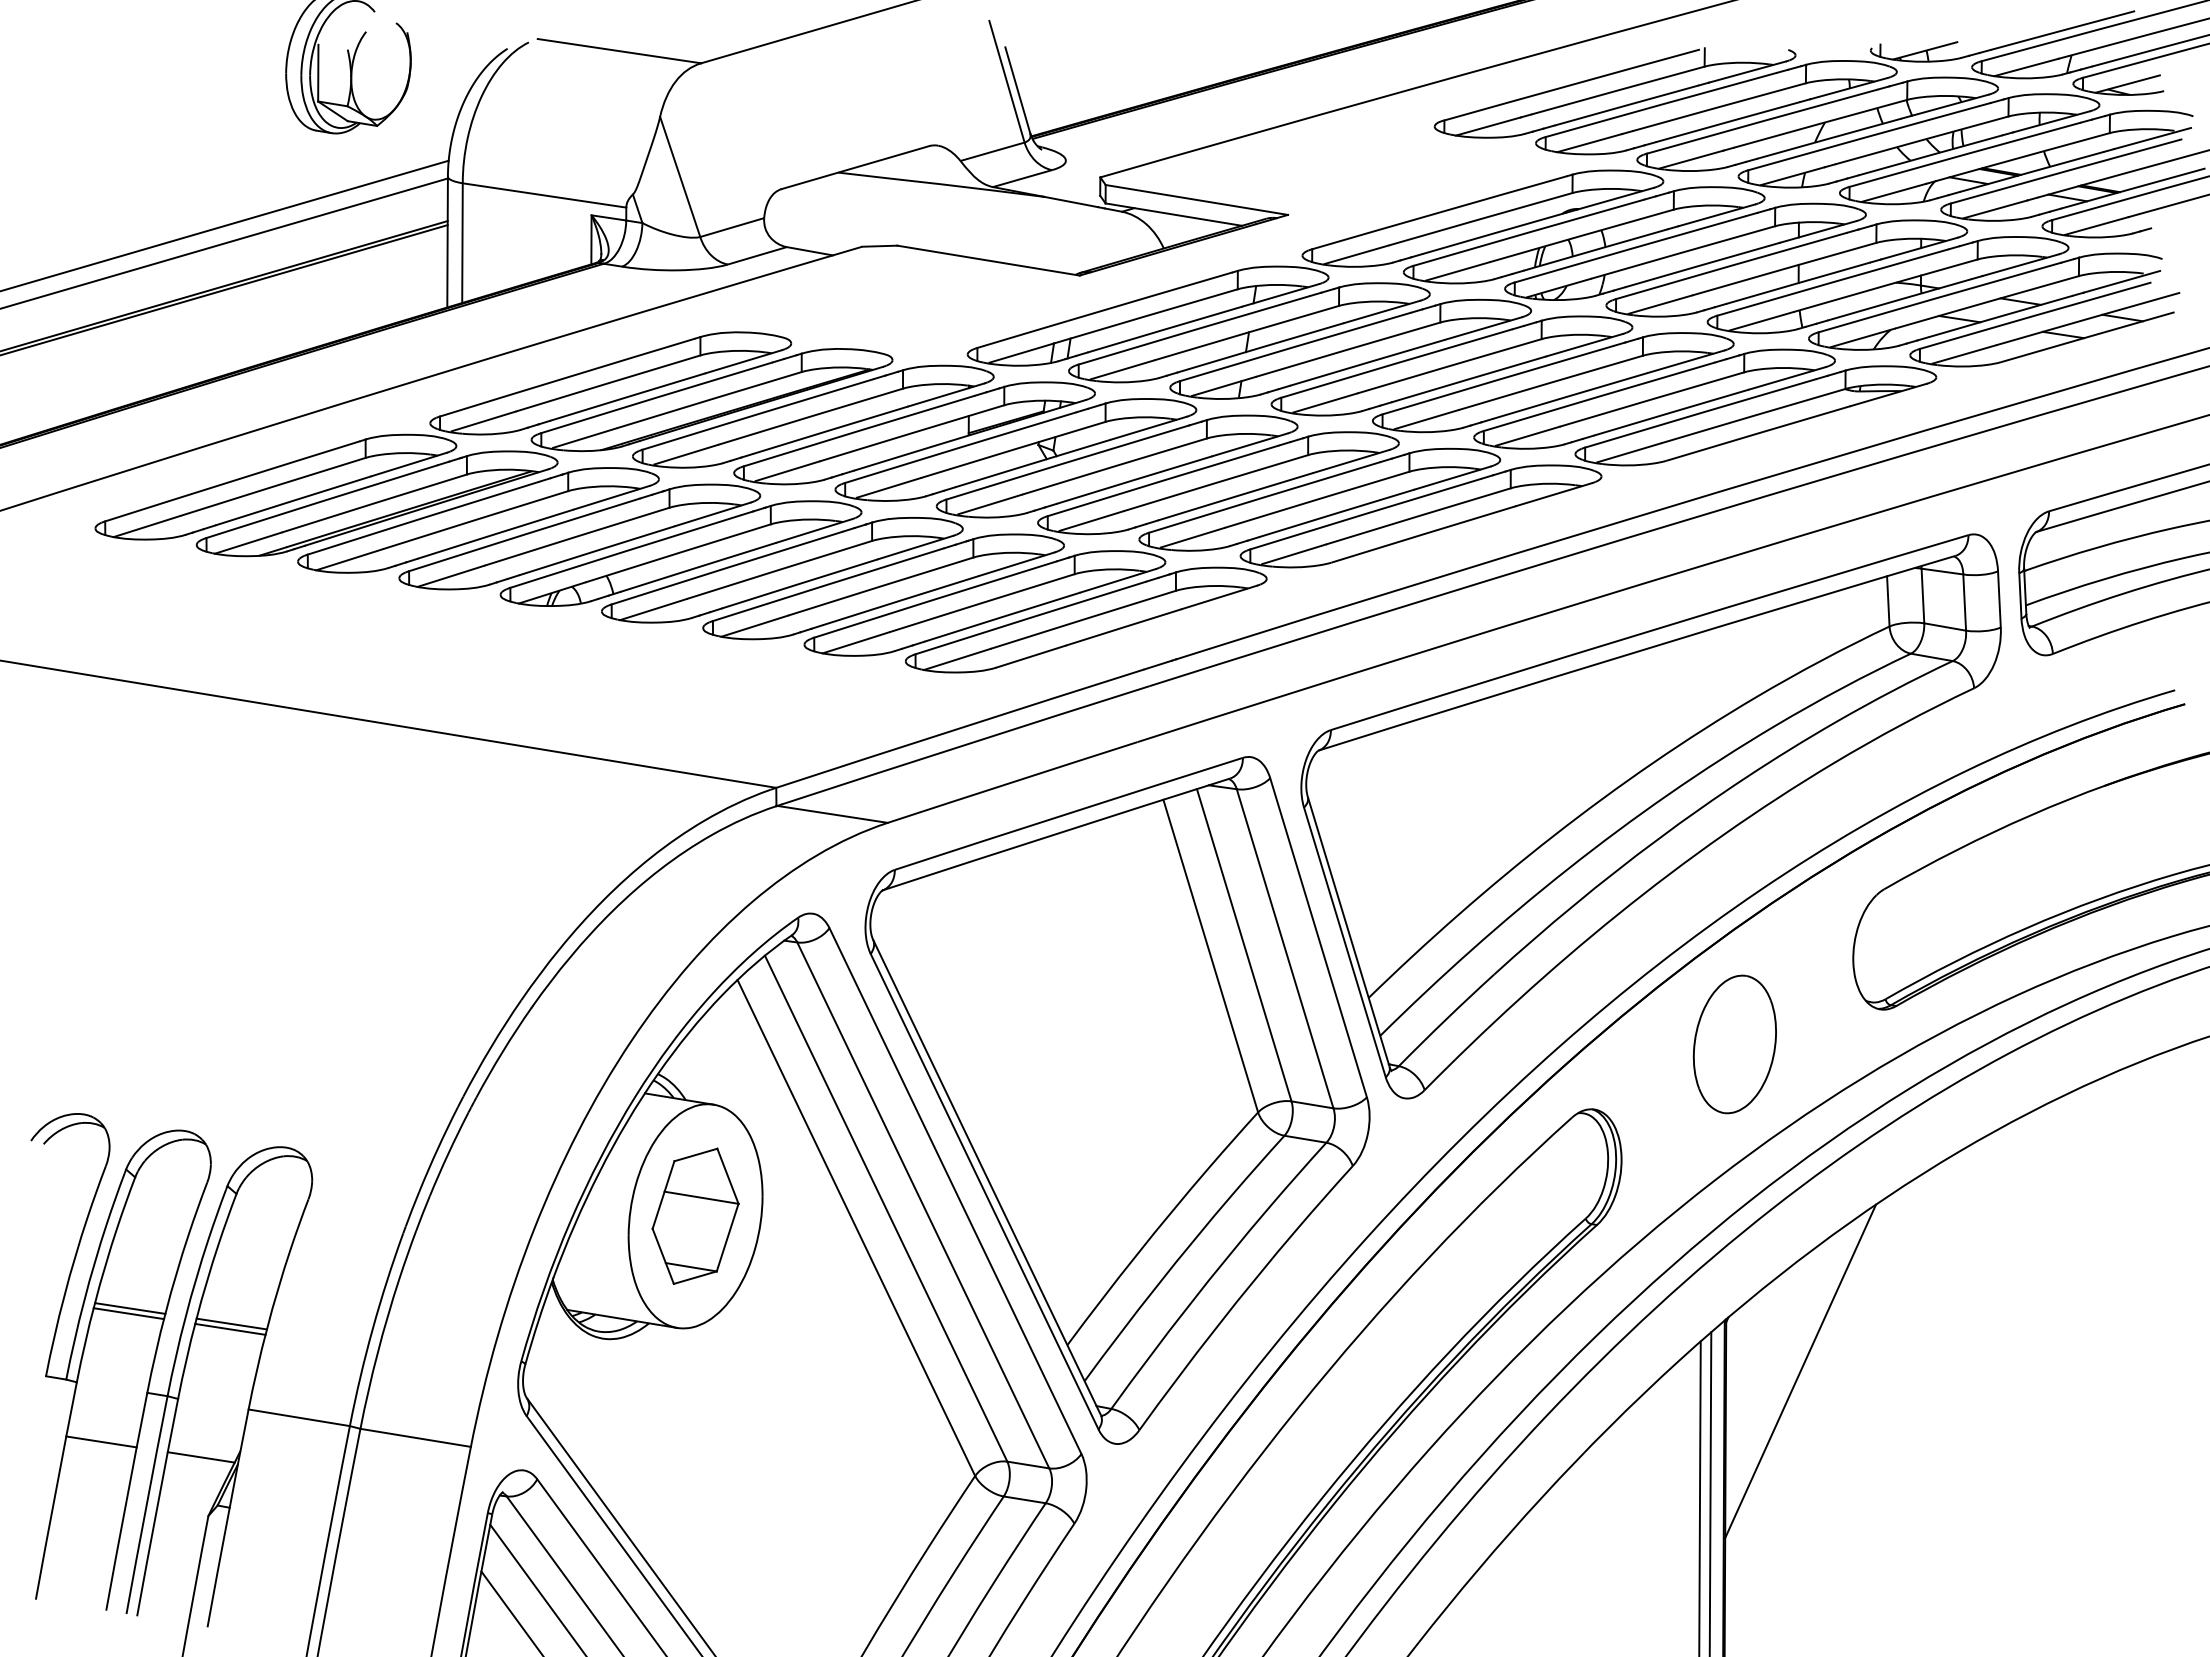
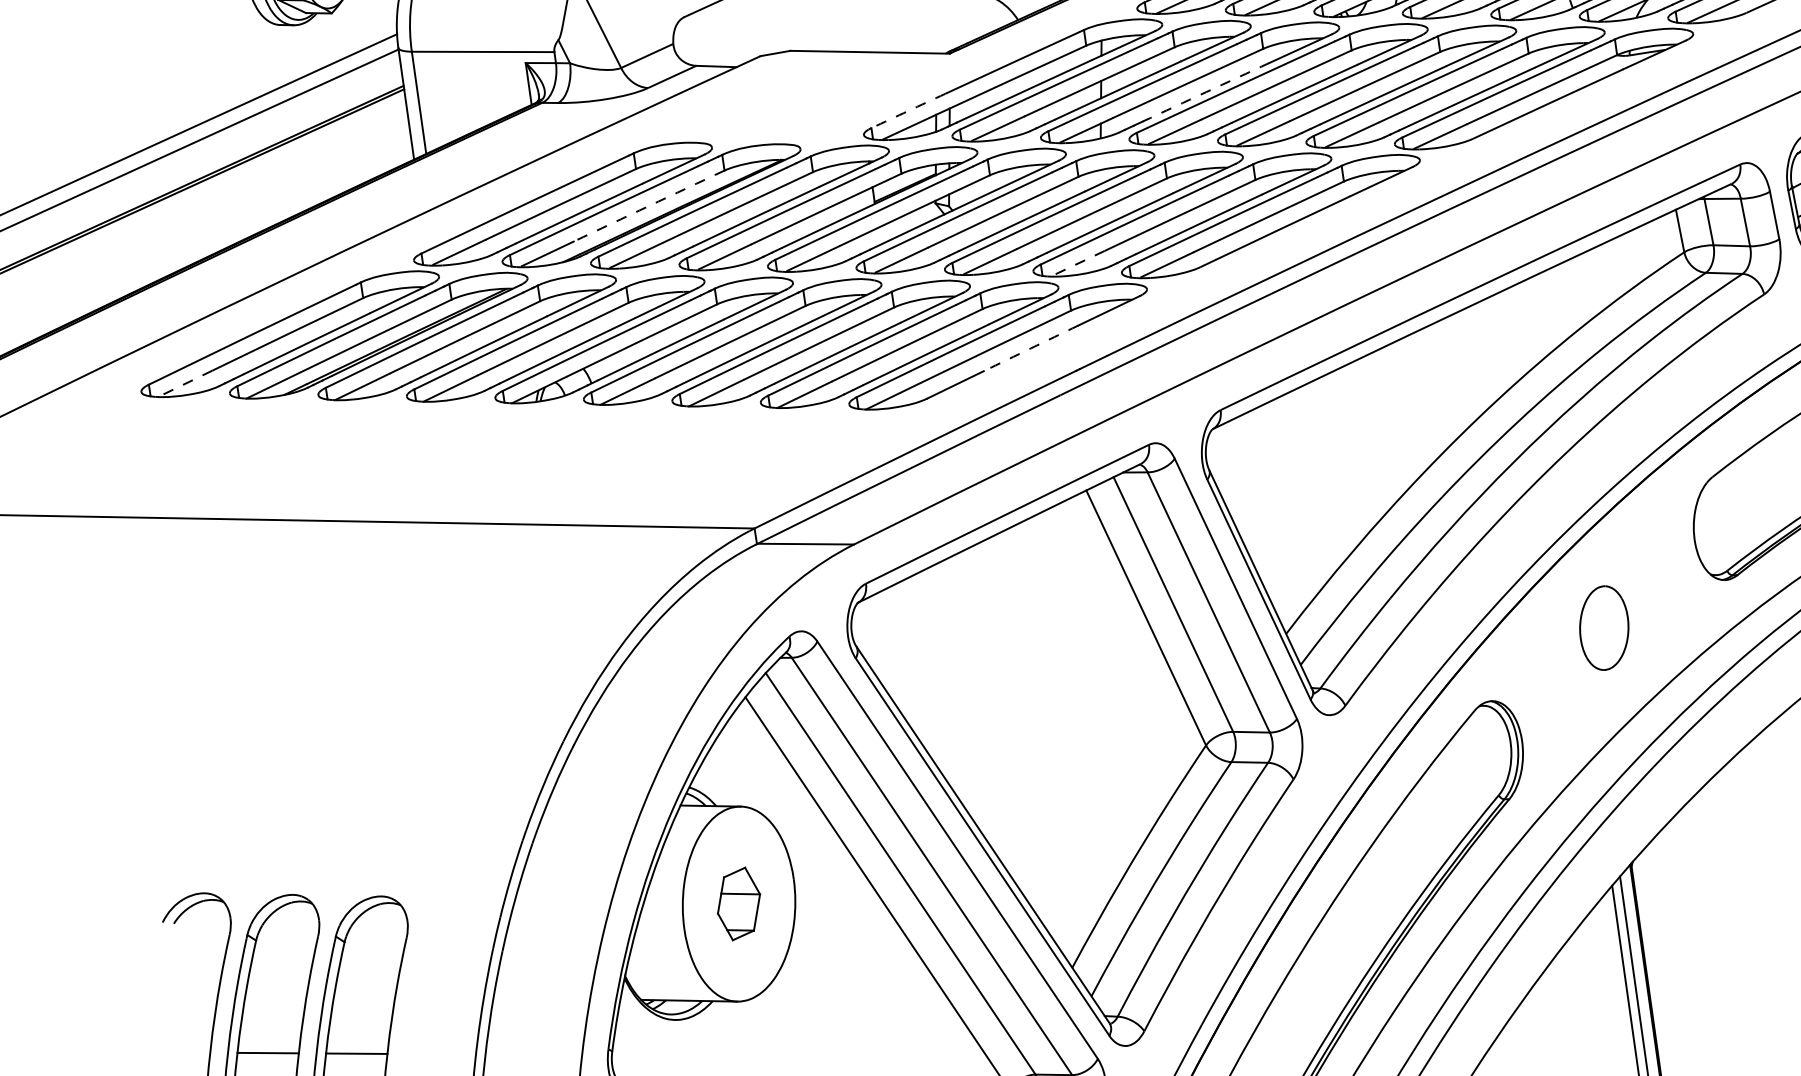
arc: (1022, 334) -> (908, 111), solid -> dashed
arc: (1367, 362) -> (1206, 92), solid -> dashed
arc: (709, 400) -> (649, 206), solid -> dashed
line: (147, 526) -> (185, 383), solid -> dashed
line: (1192, 537) -> (1078, 263), solid -> dashed
arc: (1123, 627) -> (1030, 348), solid -> dashed
part: (1734, 1044) -> (1604, 628), size x0.7
part: (695, 1215) -> (738, 903), size x0.6
line: (128, 1313) -> (267, 1057), removed
line: (230, 1328) -> (356, 1057), removed
line: (1800, 1371) -> (1701, 898), removed

